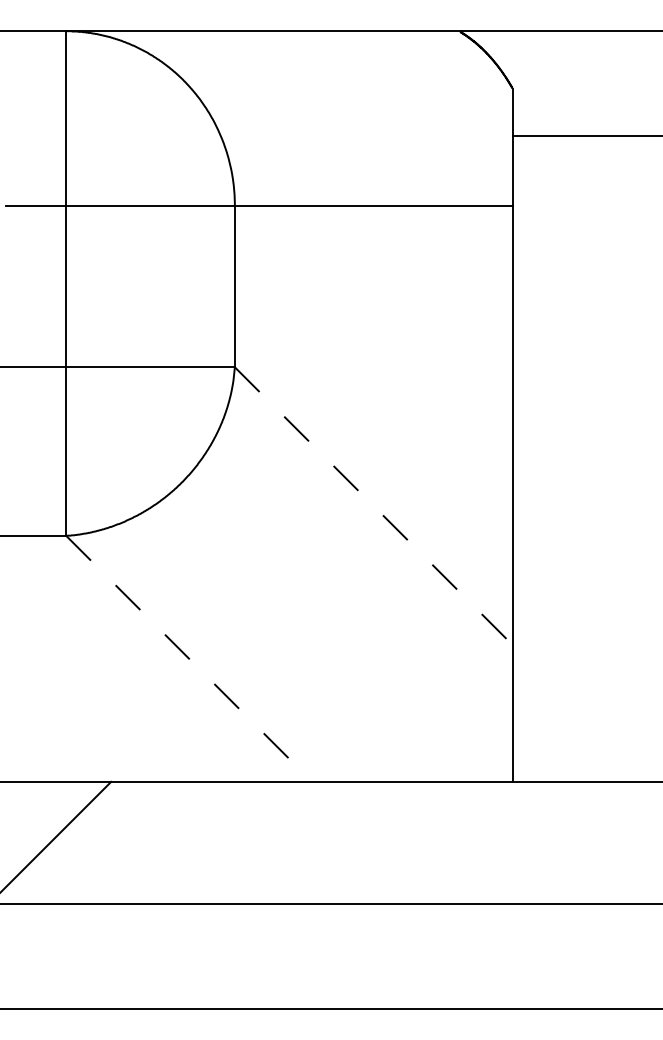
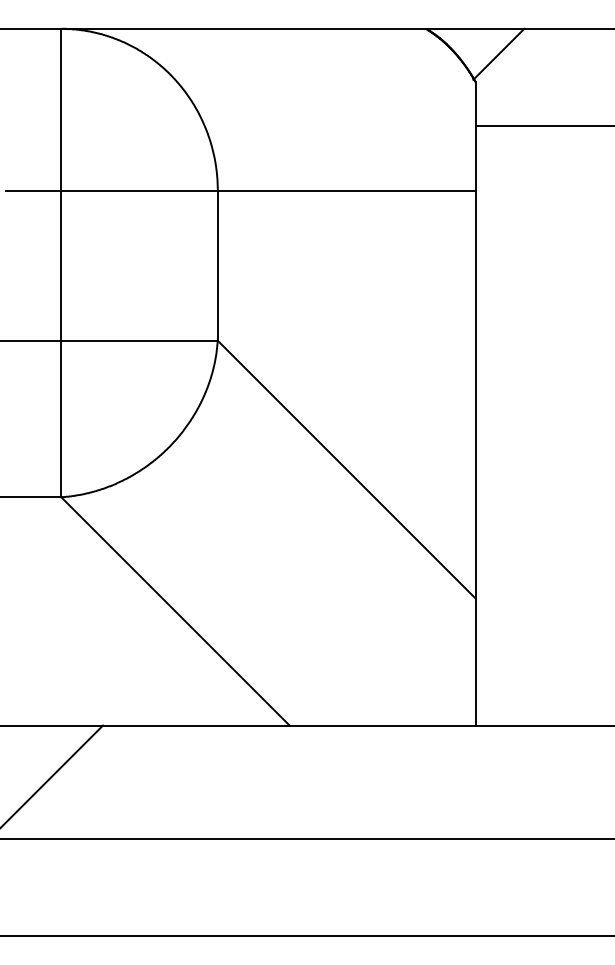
line: (537, 58) -> (498, 54), added
line: (374, 506) -> (347, 469), dashed -> solid
line: (189, 658) -> (175, 611), dashed -> solid

